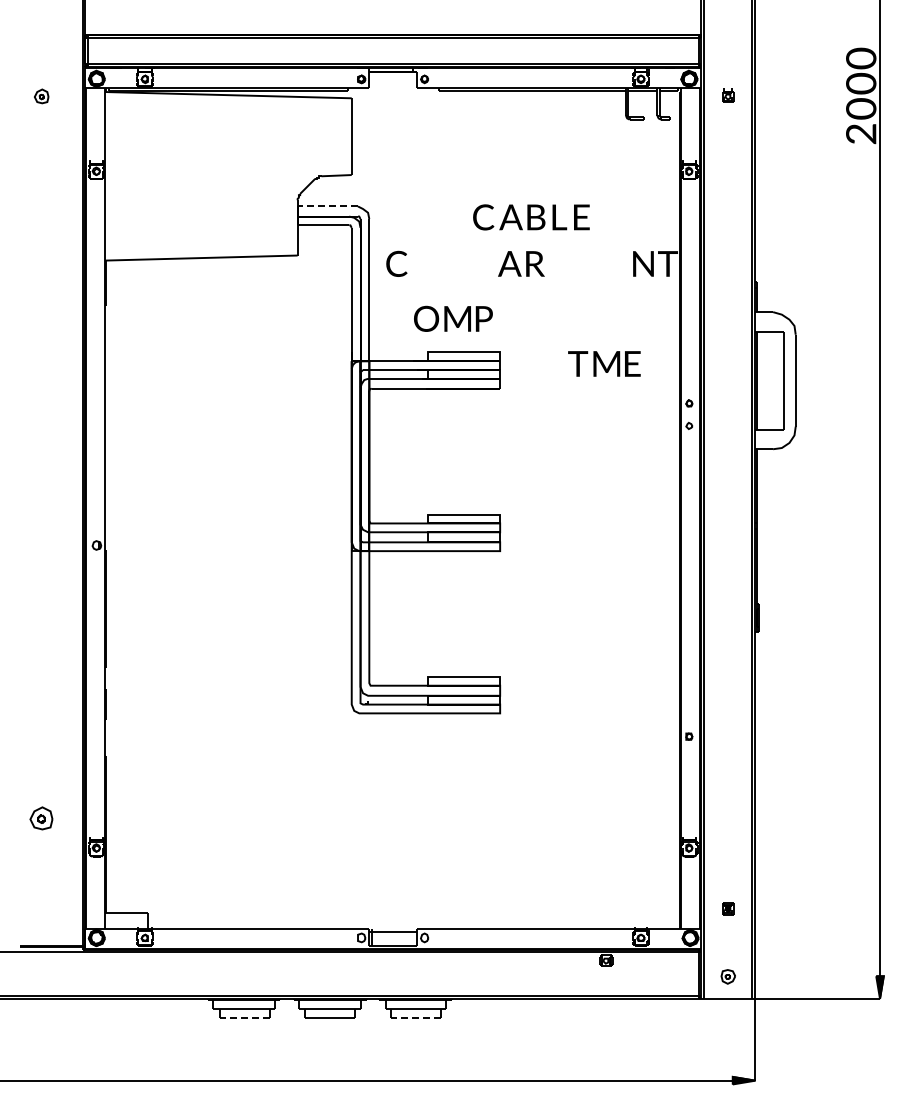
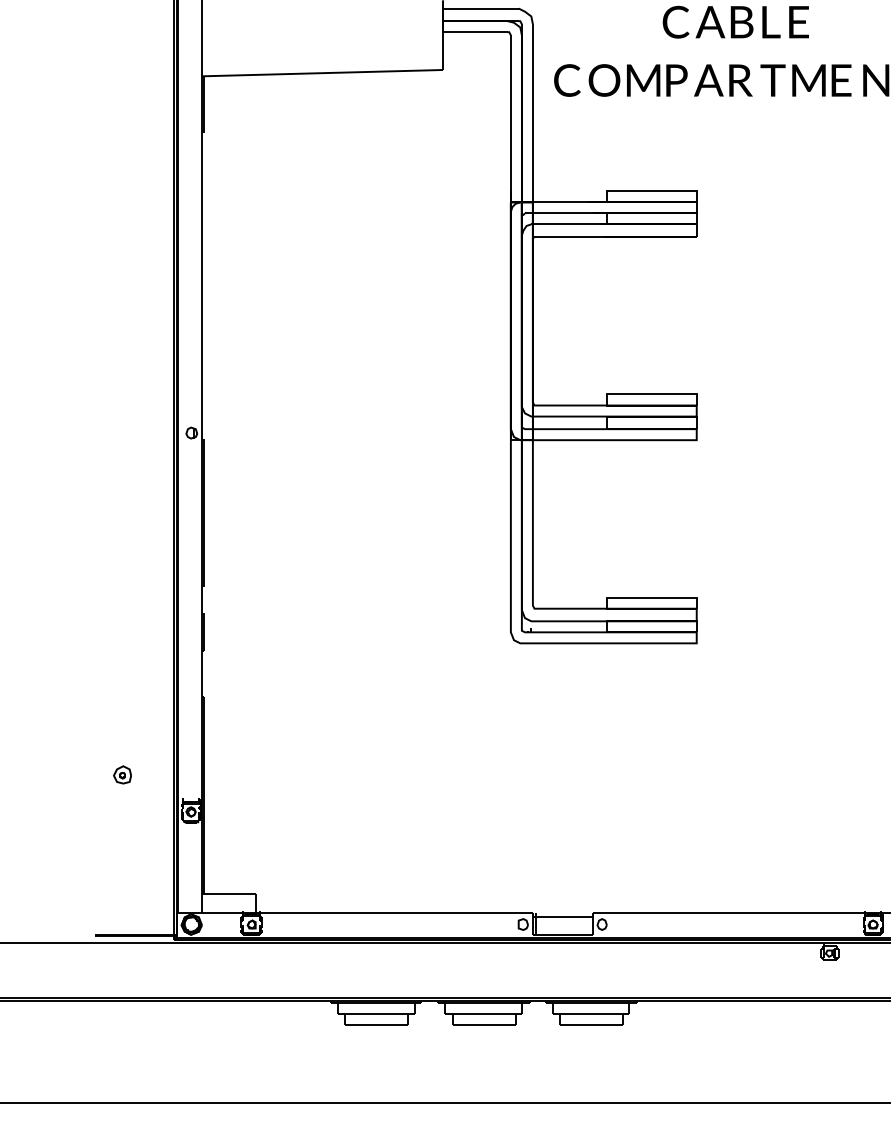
line: (327, 206) -> (480, 8), dashed -> solid
text: (453, 318) -> (638, 79), moved
text: (604, 363) -> (806, 79), moved
part: (41, 818) -> (122, 774), size x0.62
line: (244, 1017) -> (376, 1024), dashed -> solid
line: (415, 1017) -> (590, 1024), dashed -> solid

